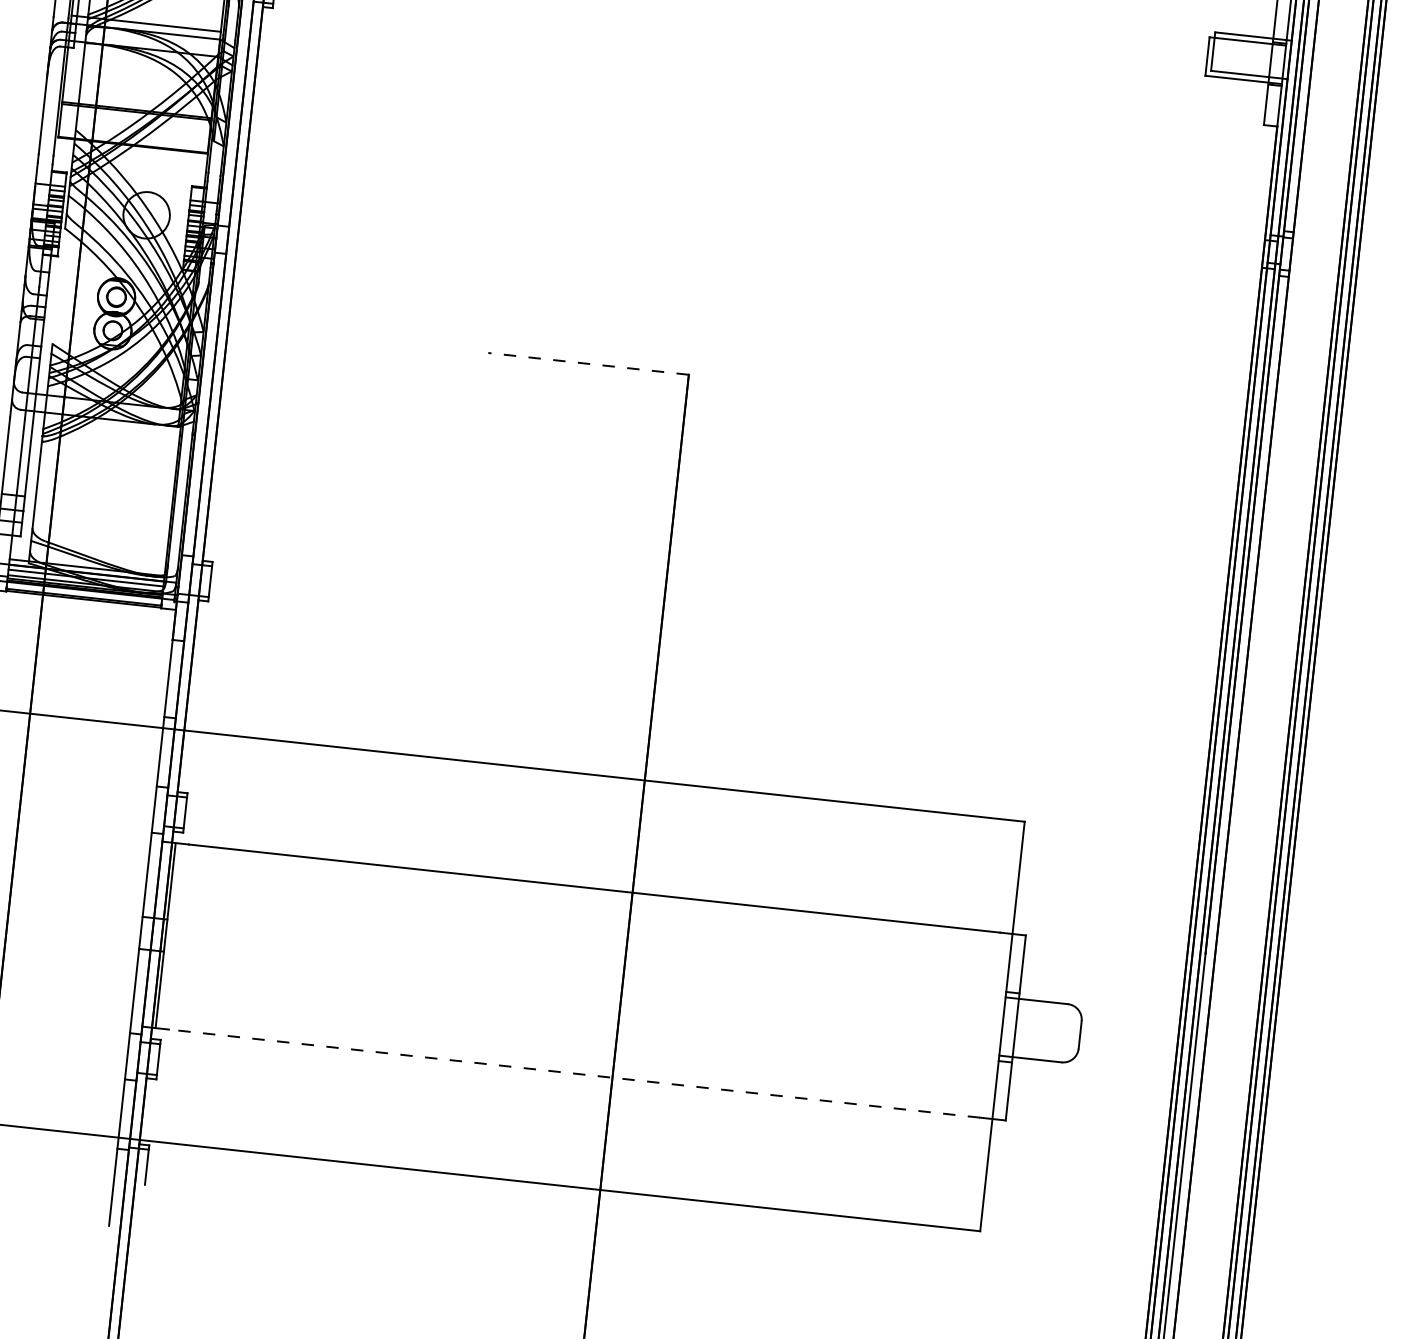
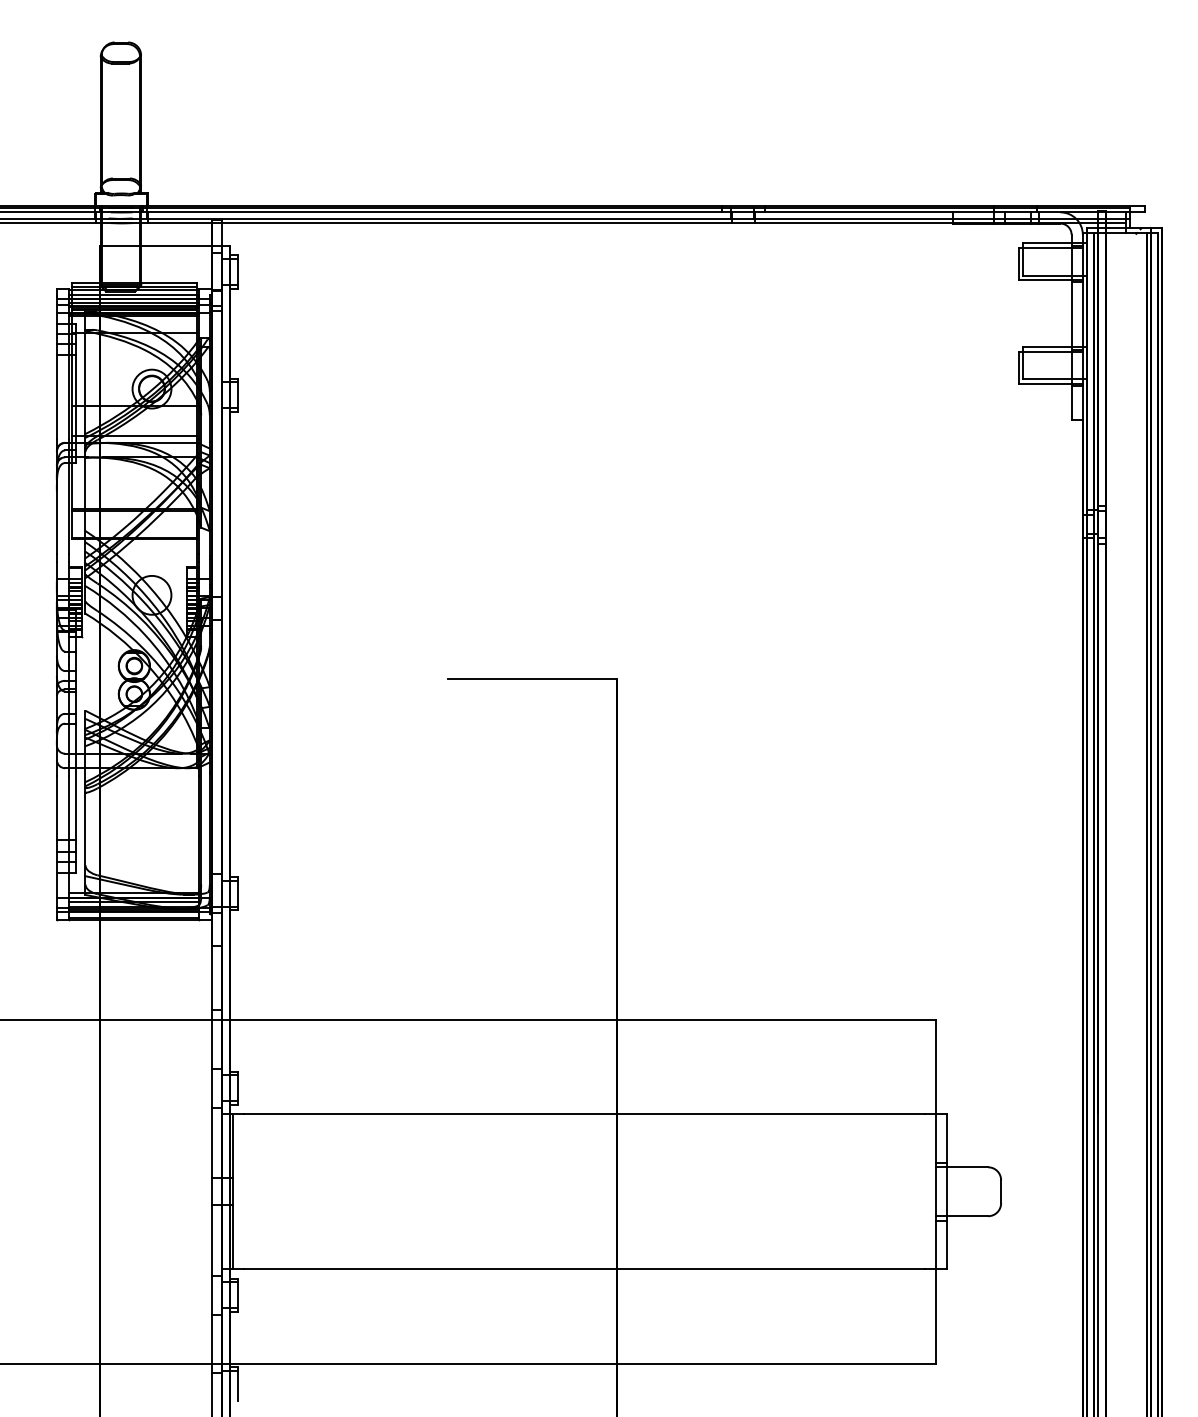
line: (587, 363) -> (531, 678), dashed -> solid
line: (574, 1073) -> (584, 1269), dashed -> solid

